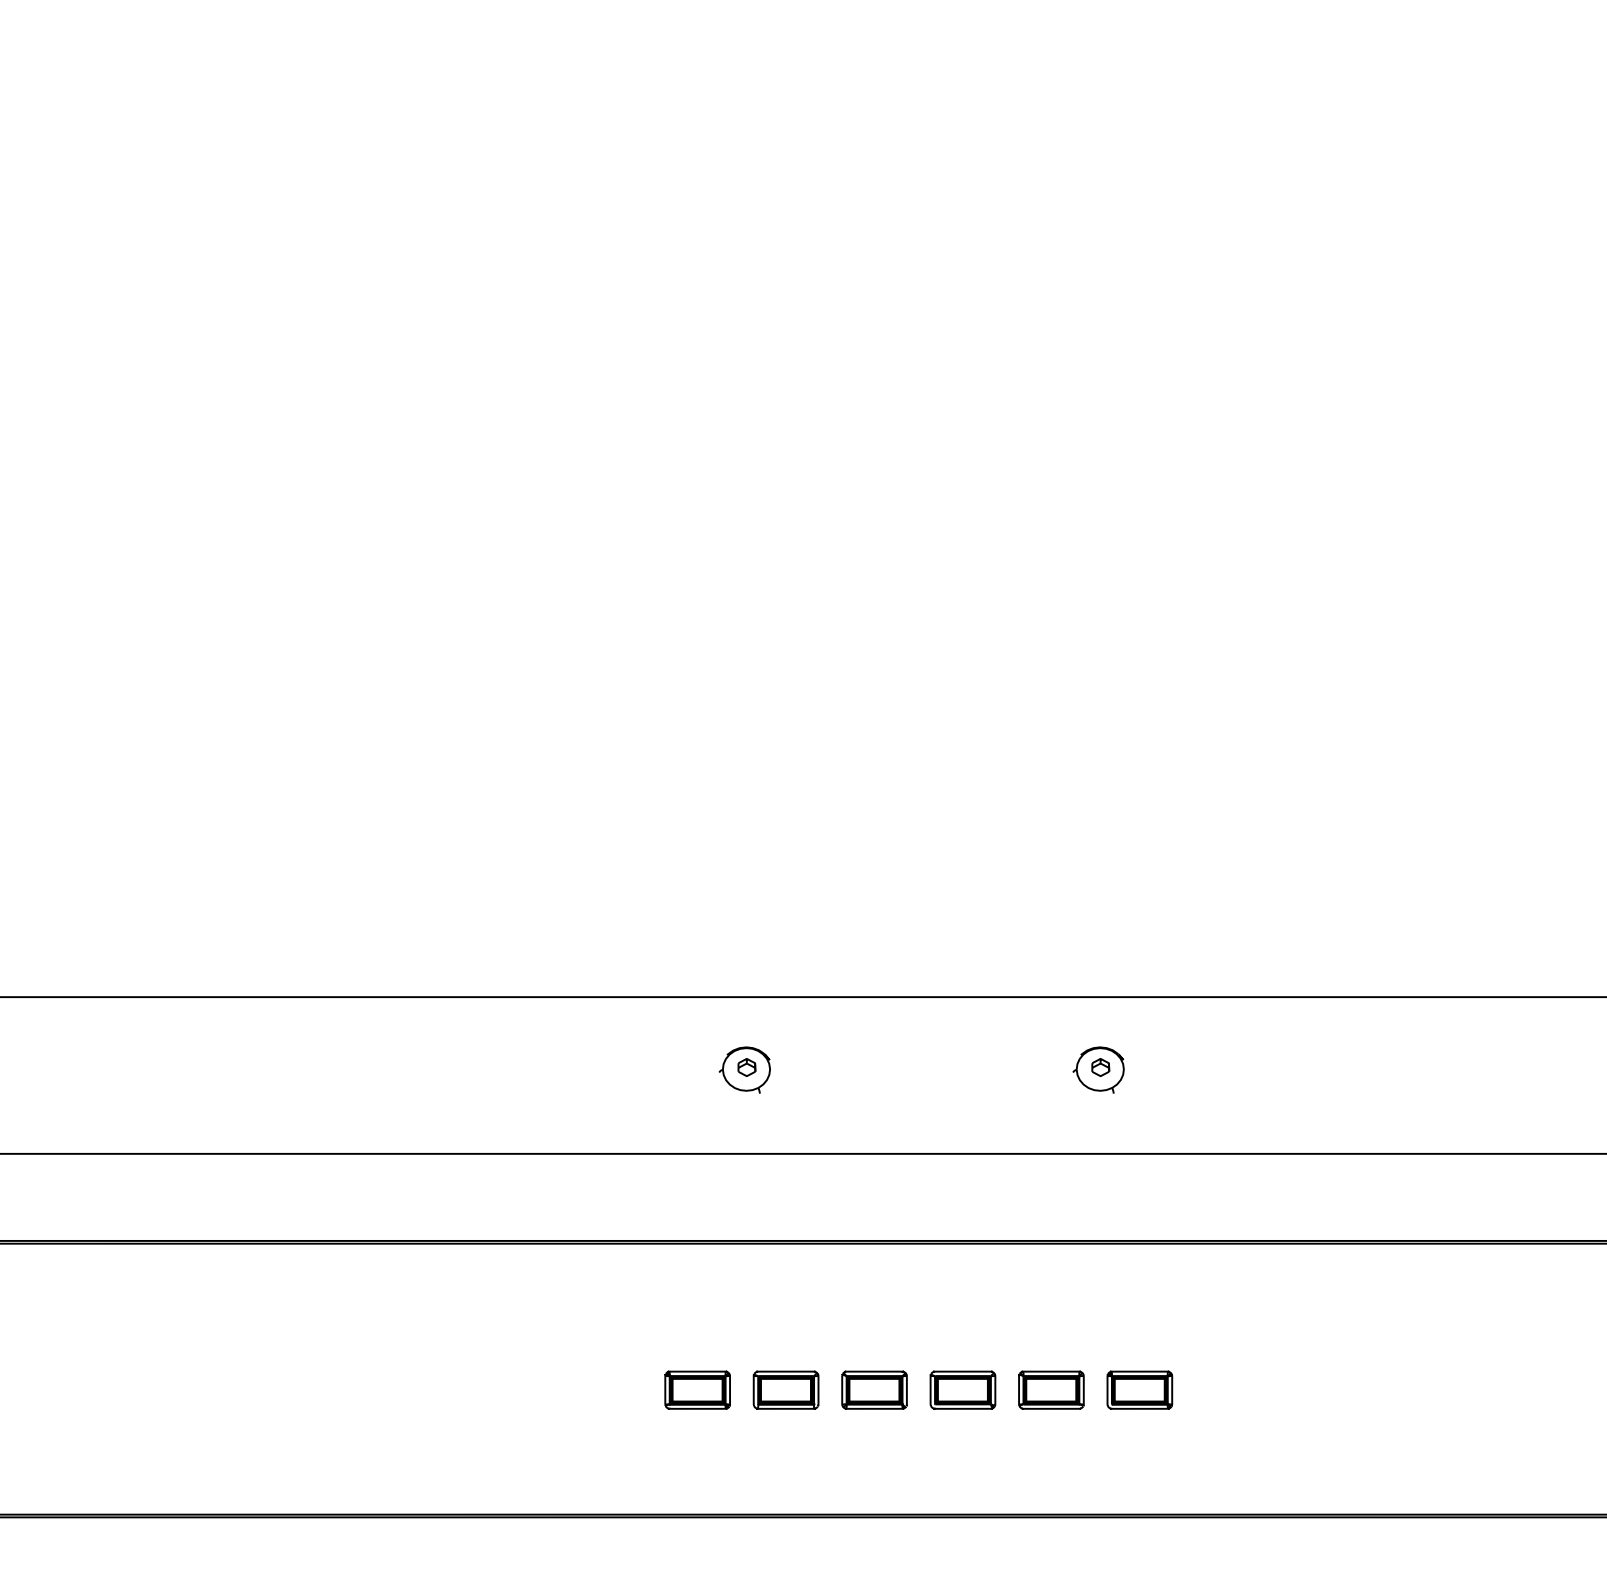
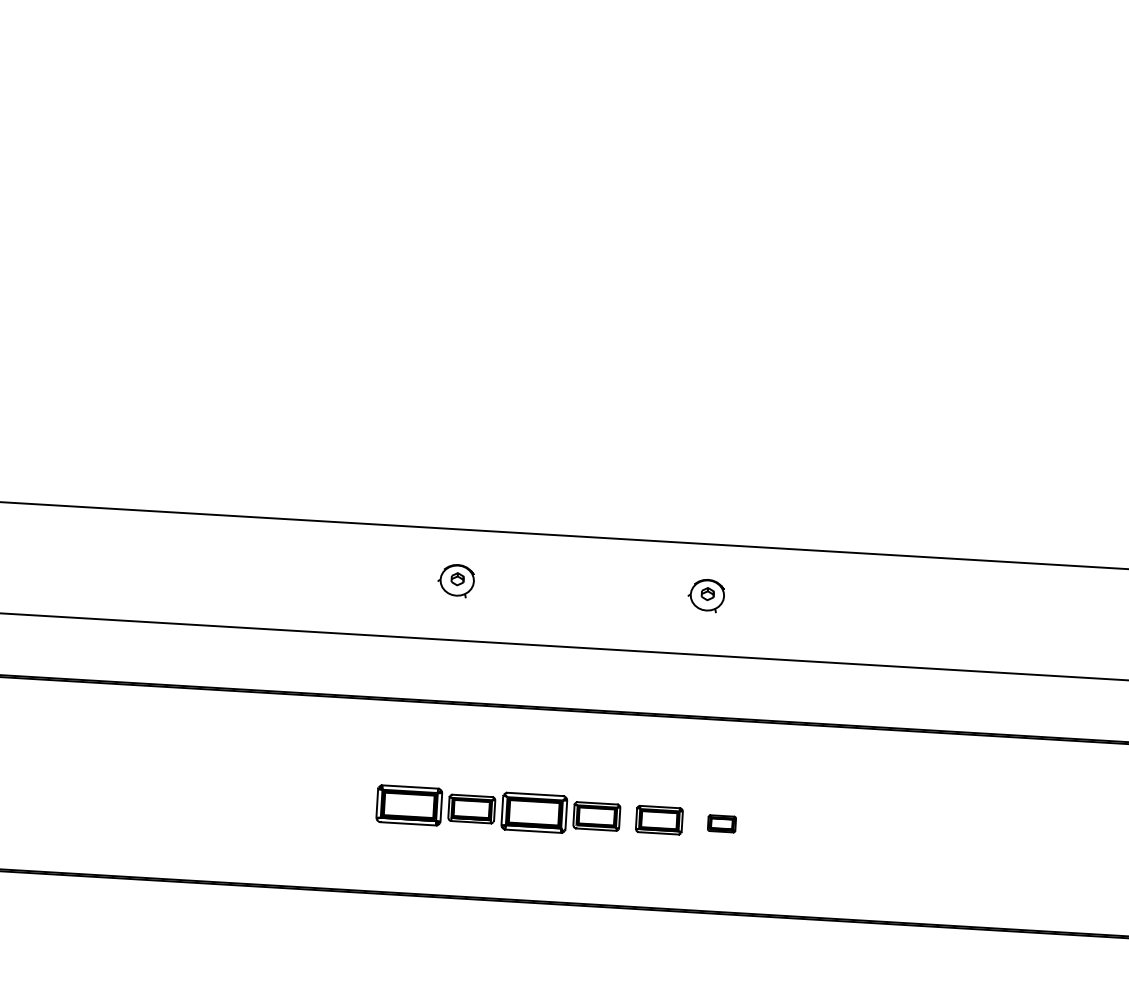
part: (697, 1389) -> (409, 804), size x1.4
part: (874, 1389) -> (534, 812), size x1.4
part: (1139, 1389) -> (721, 823), size x0.6

